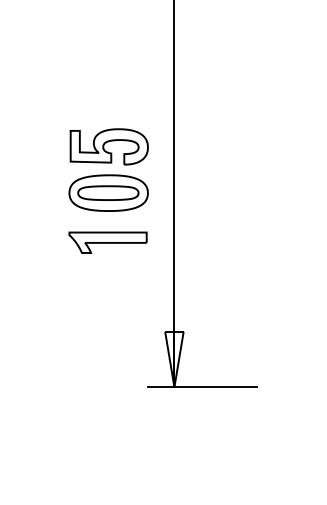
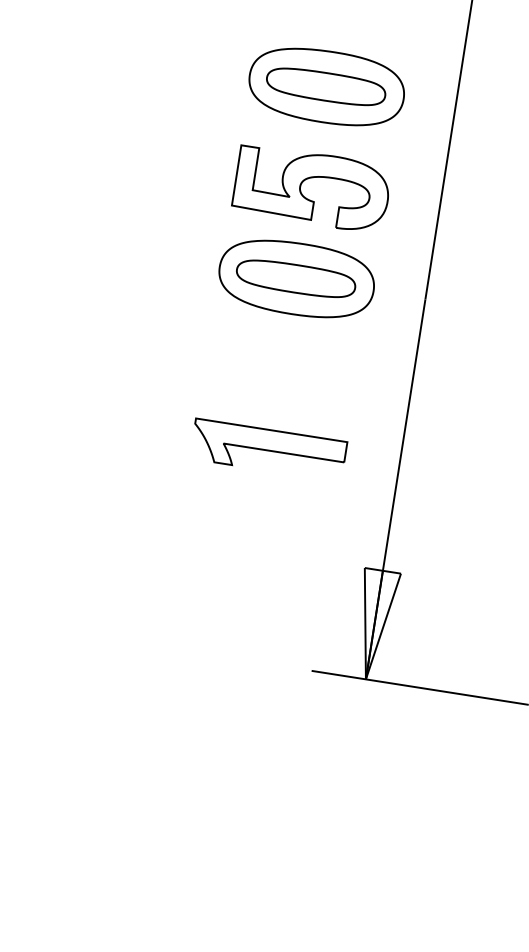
part: (108, 94) -> (326, 85), added
part: (107, 242) -> (267, 449), moved

